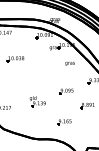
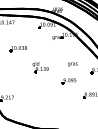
text: (69, 63) -> (72, 64), moved
part: (37, 101) -> (40, 67), moved
part: (64, 122) -> (67, 112), removed

